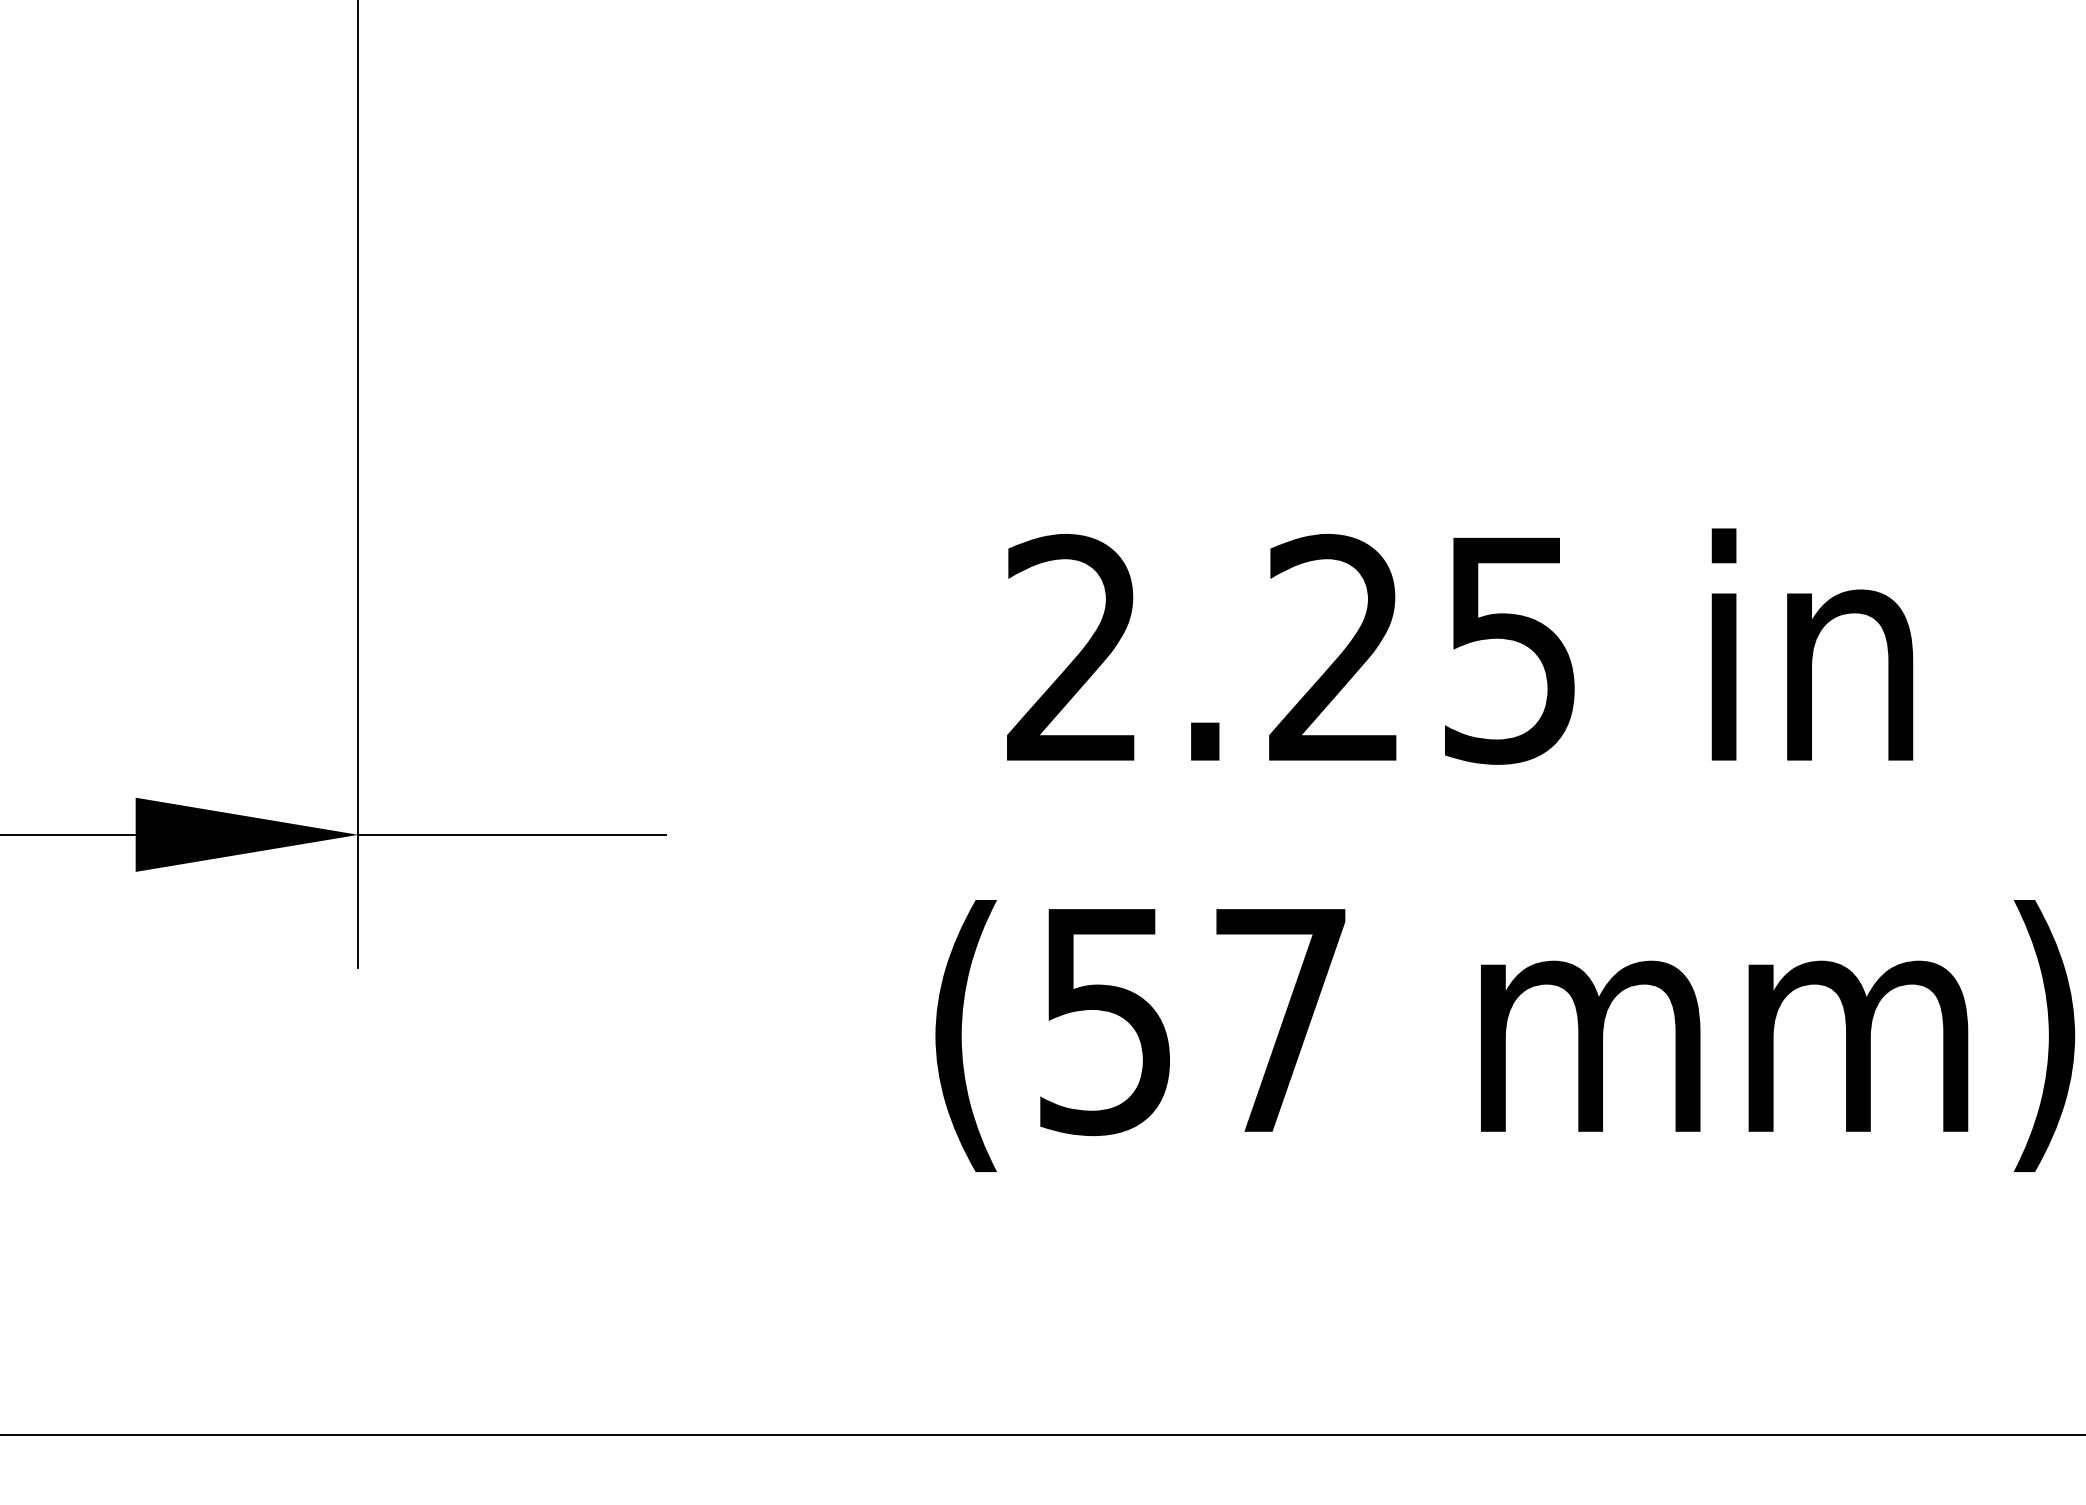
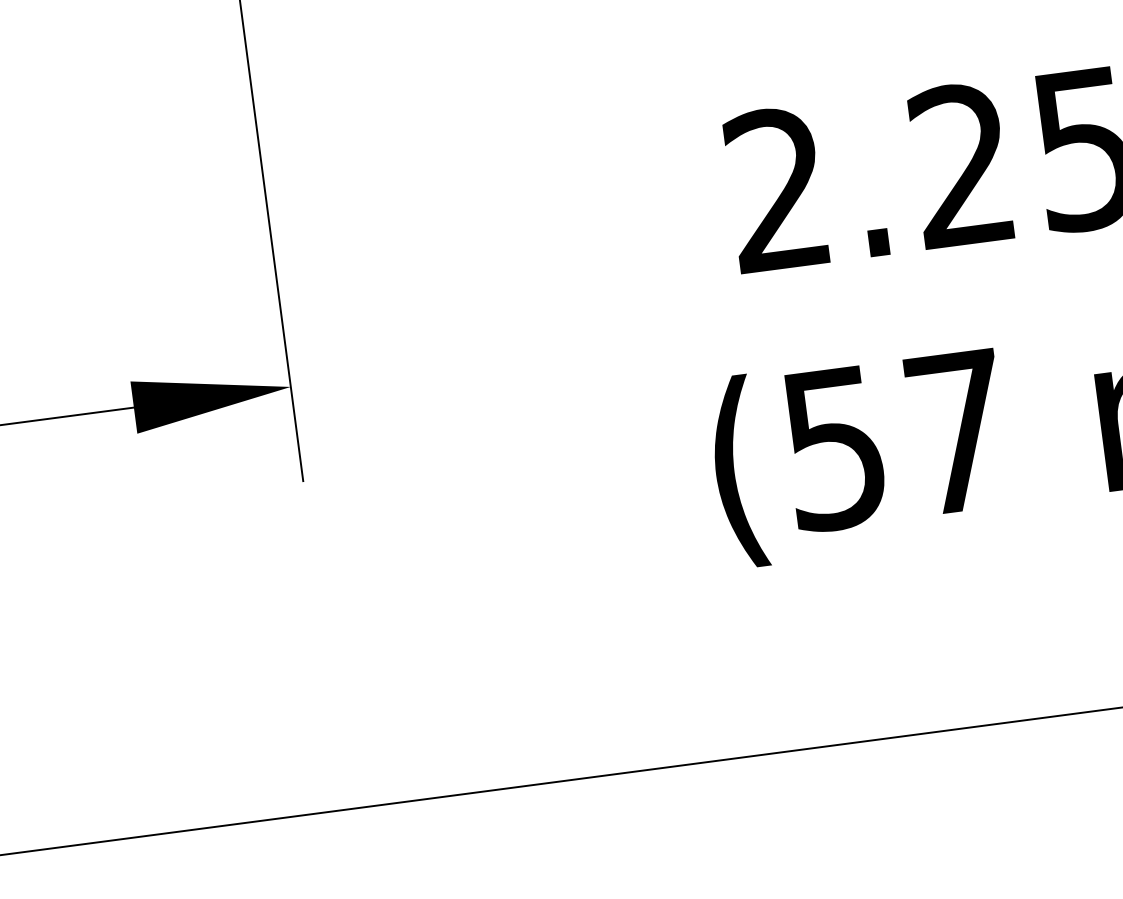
line: (512, 834) -> (399, 372), removed

